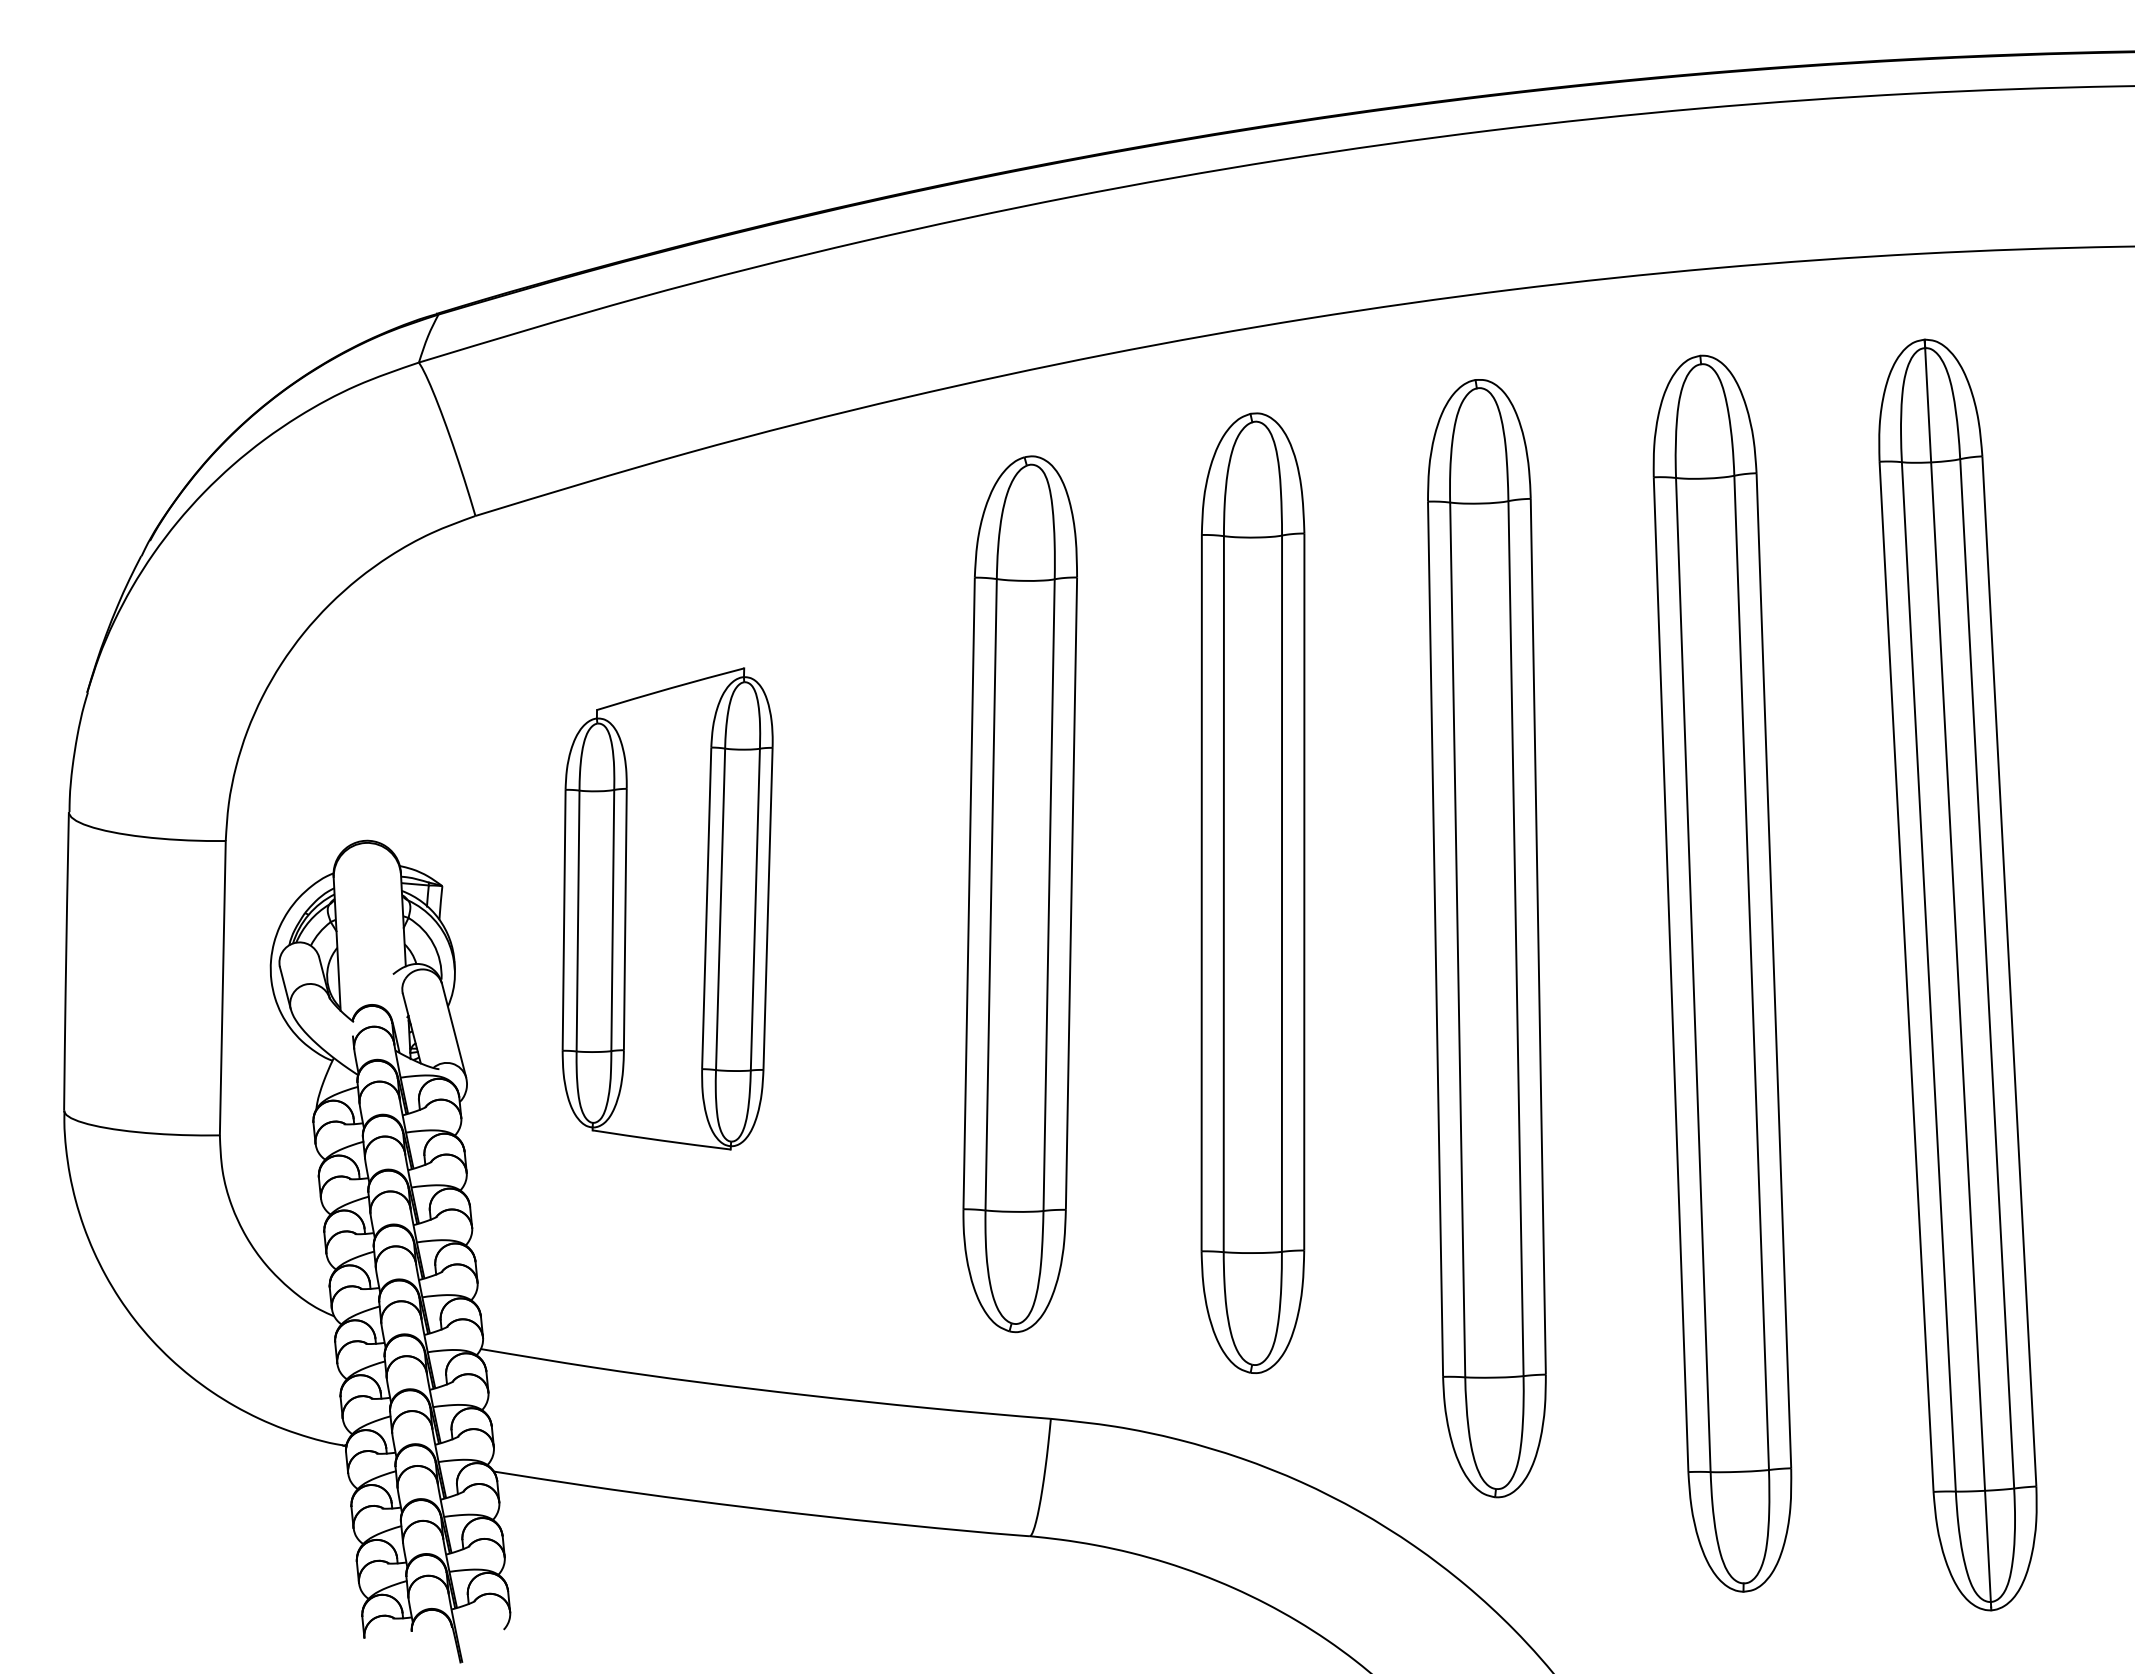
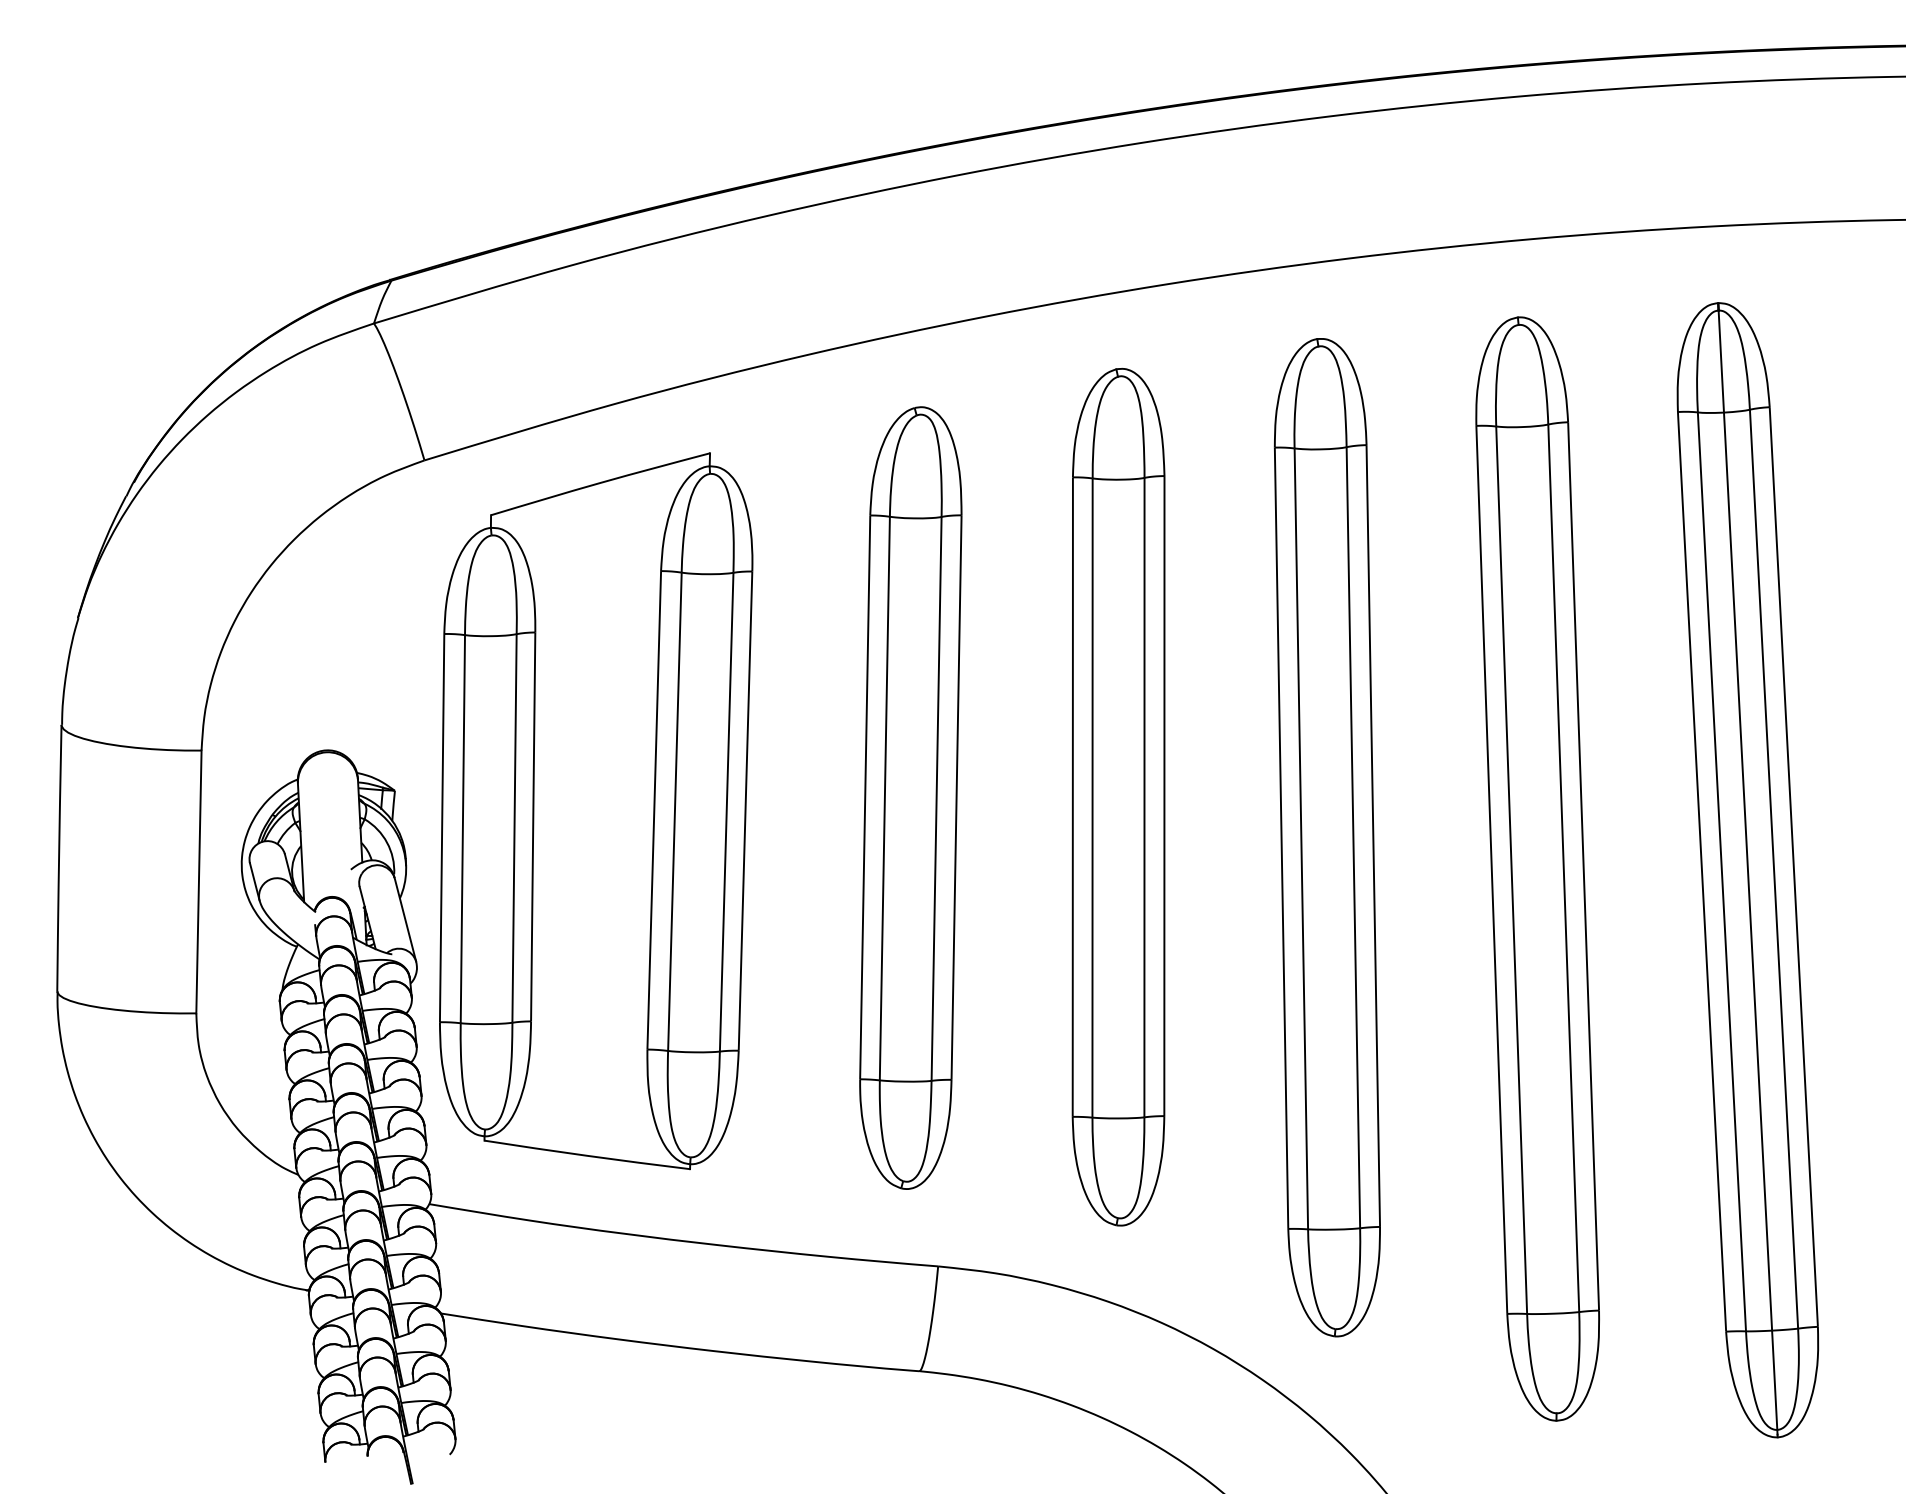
part: (667, 908) -> (595, 810), size x1.67

